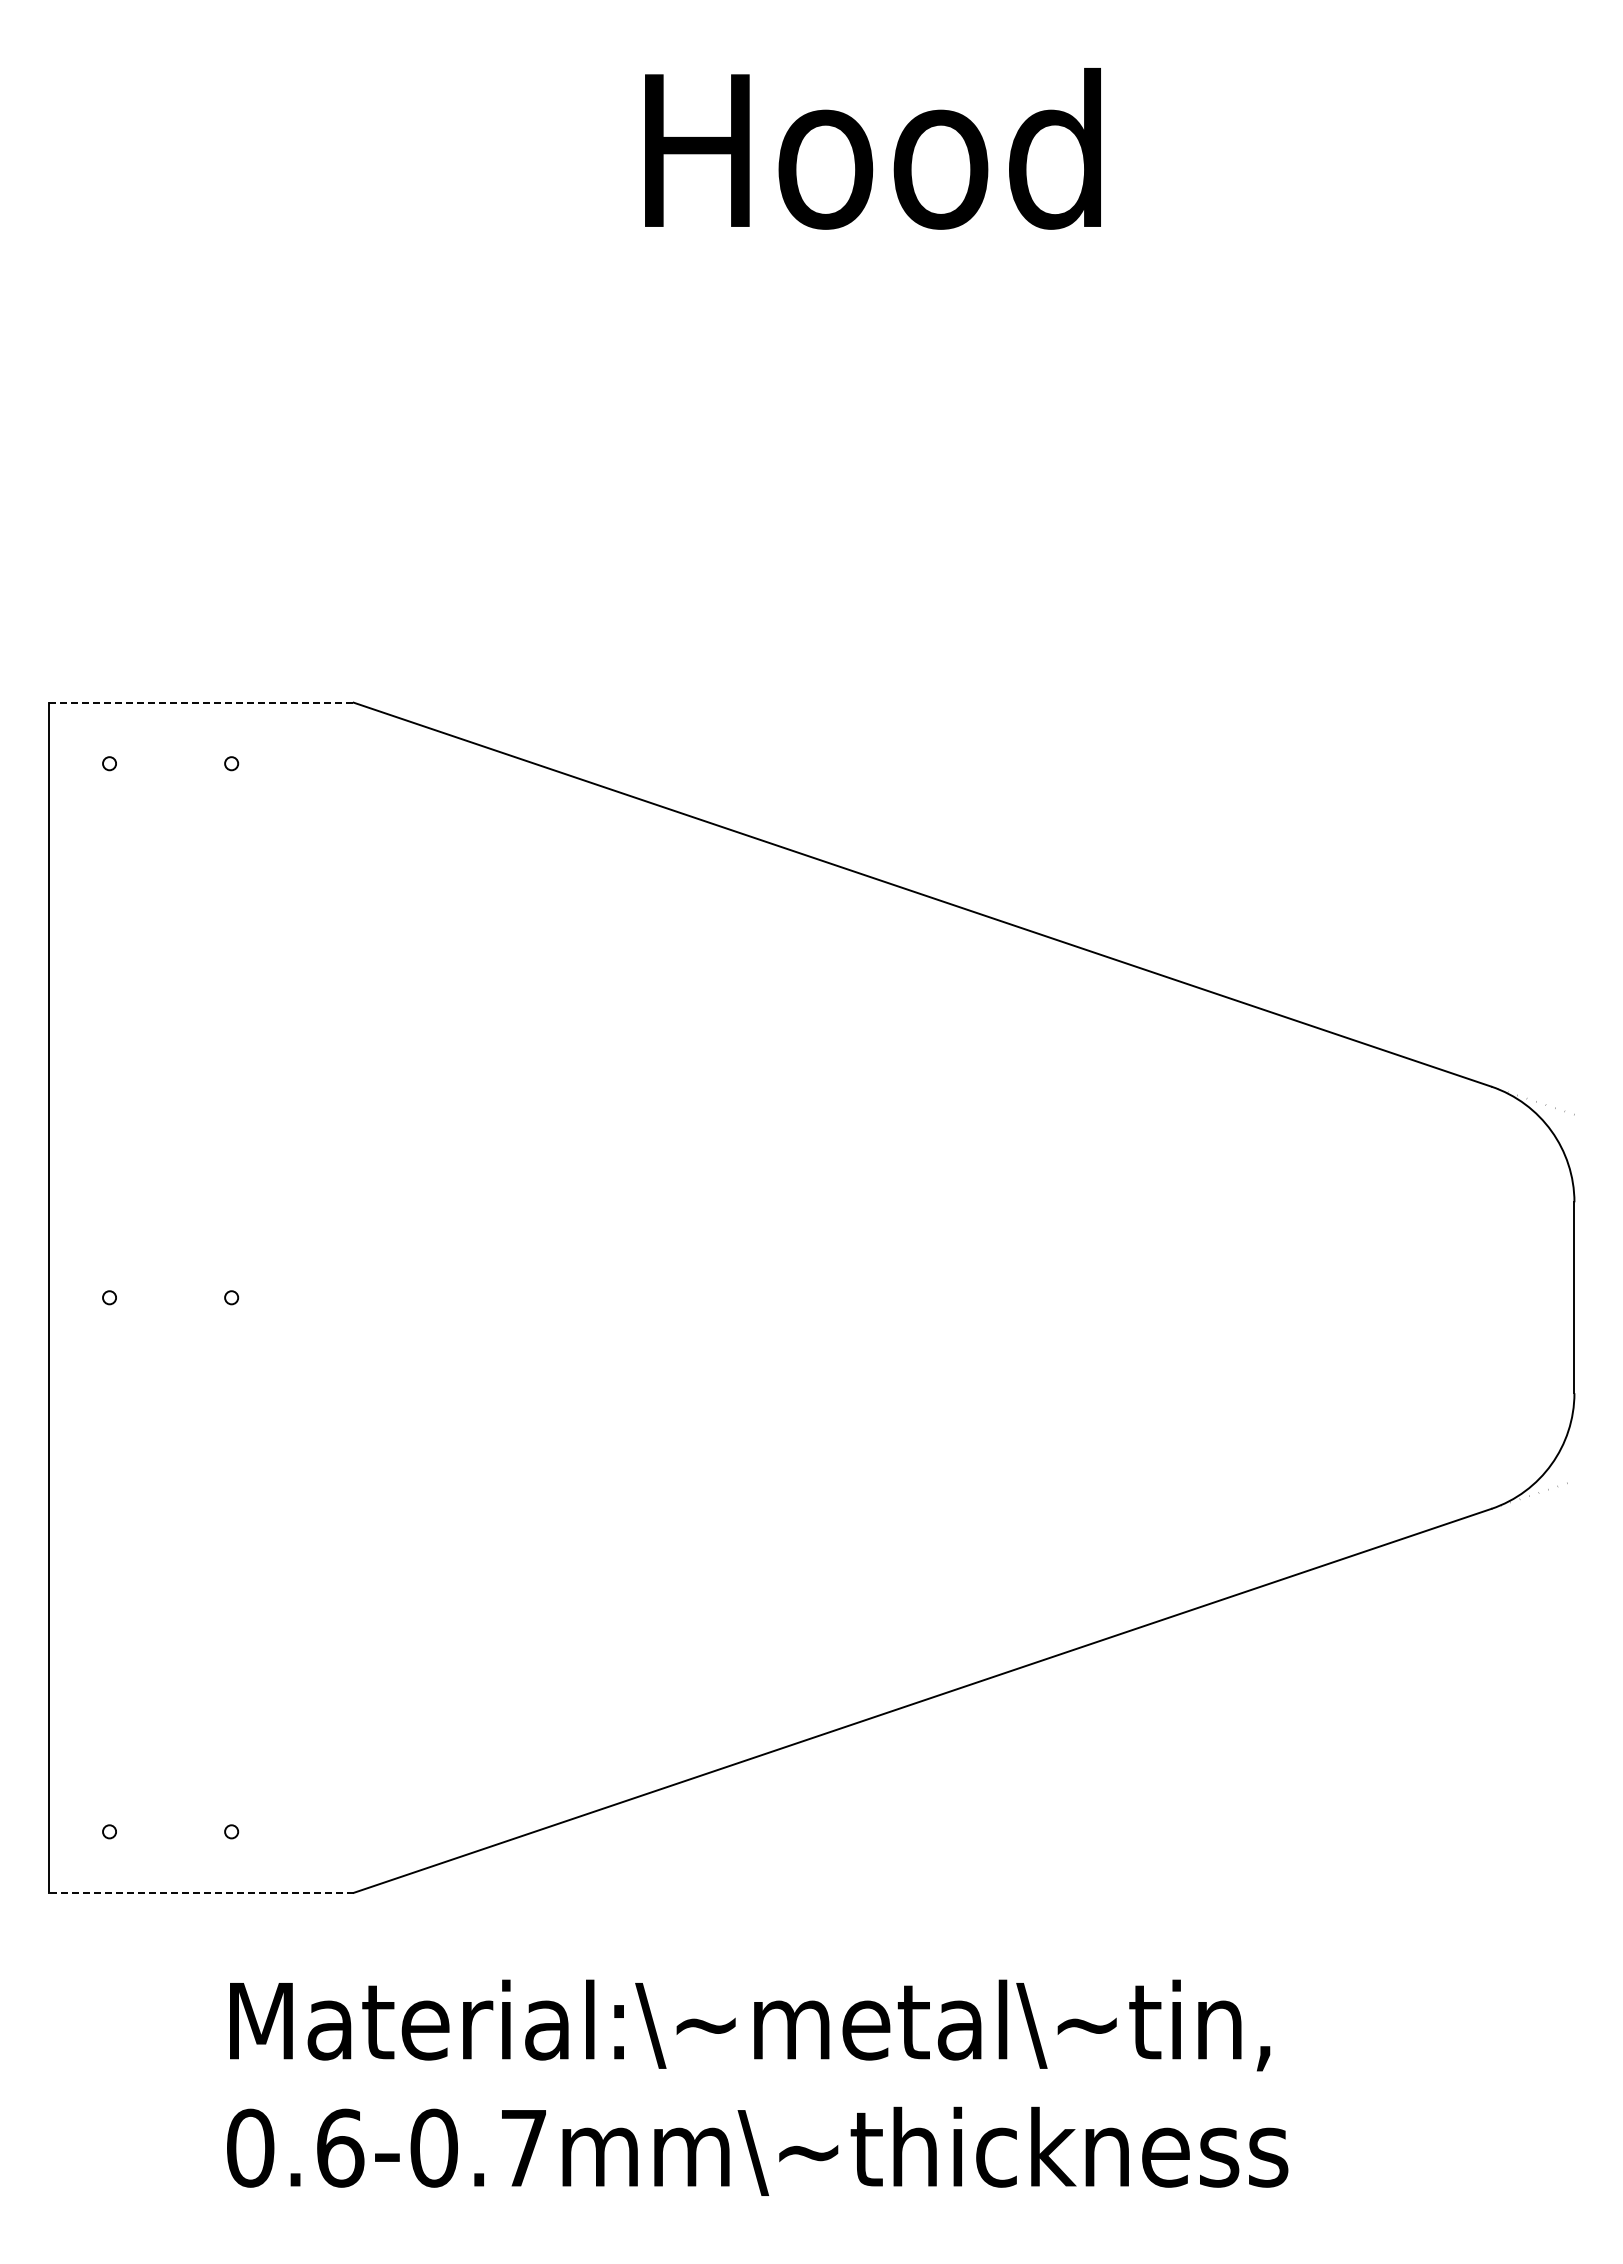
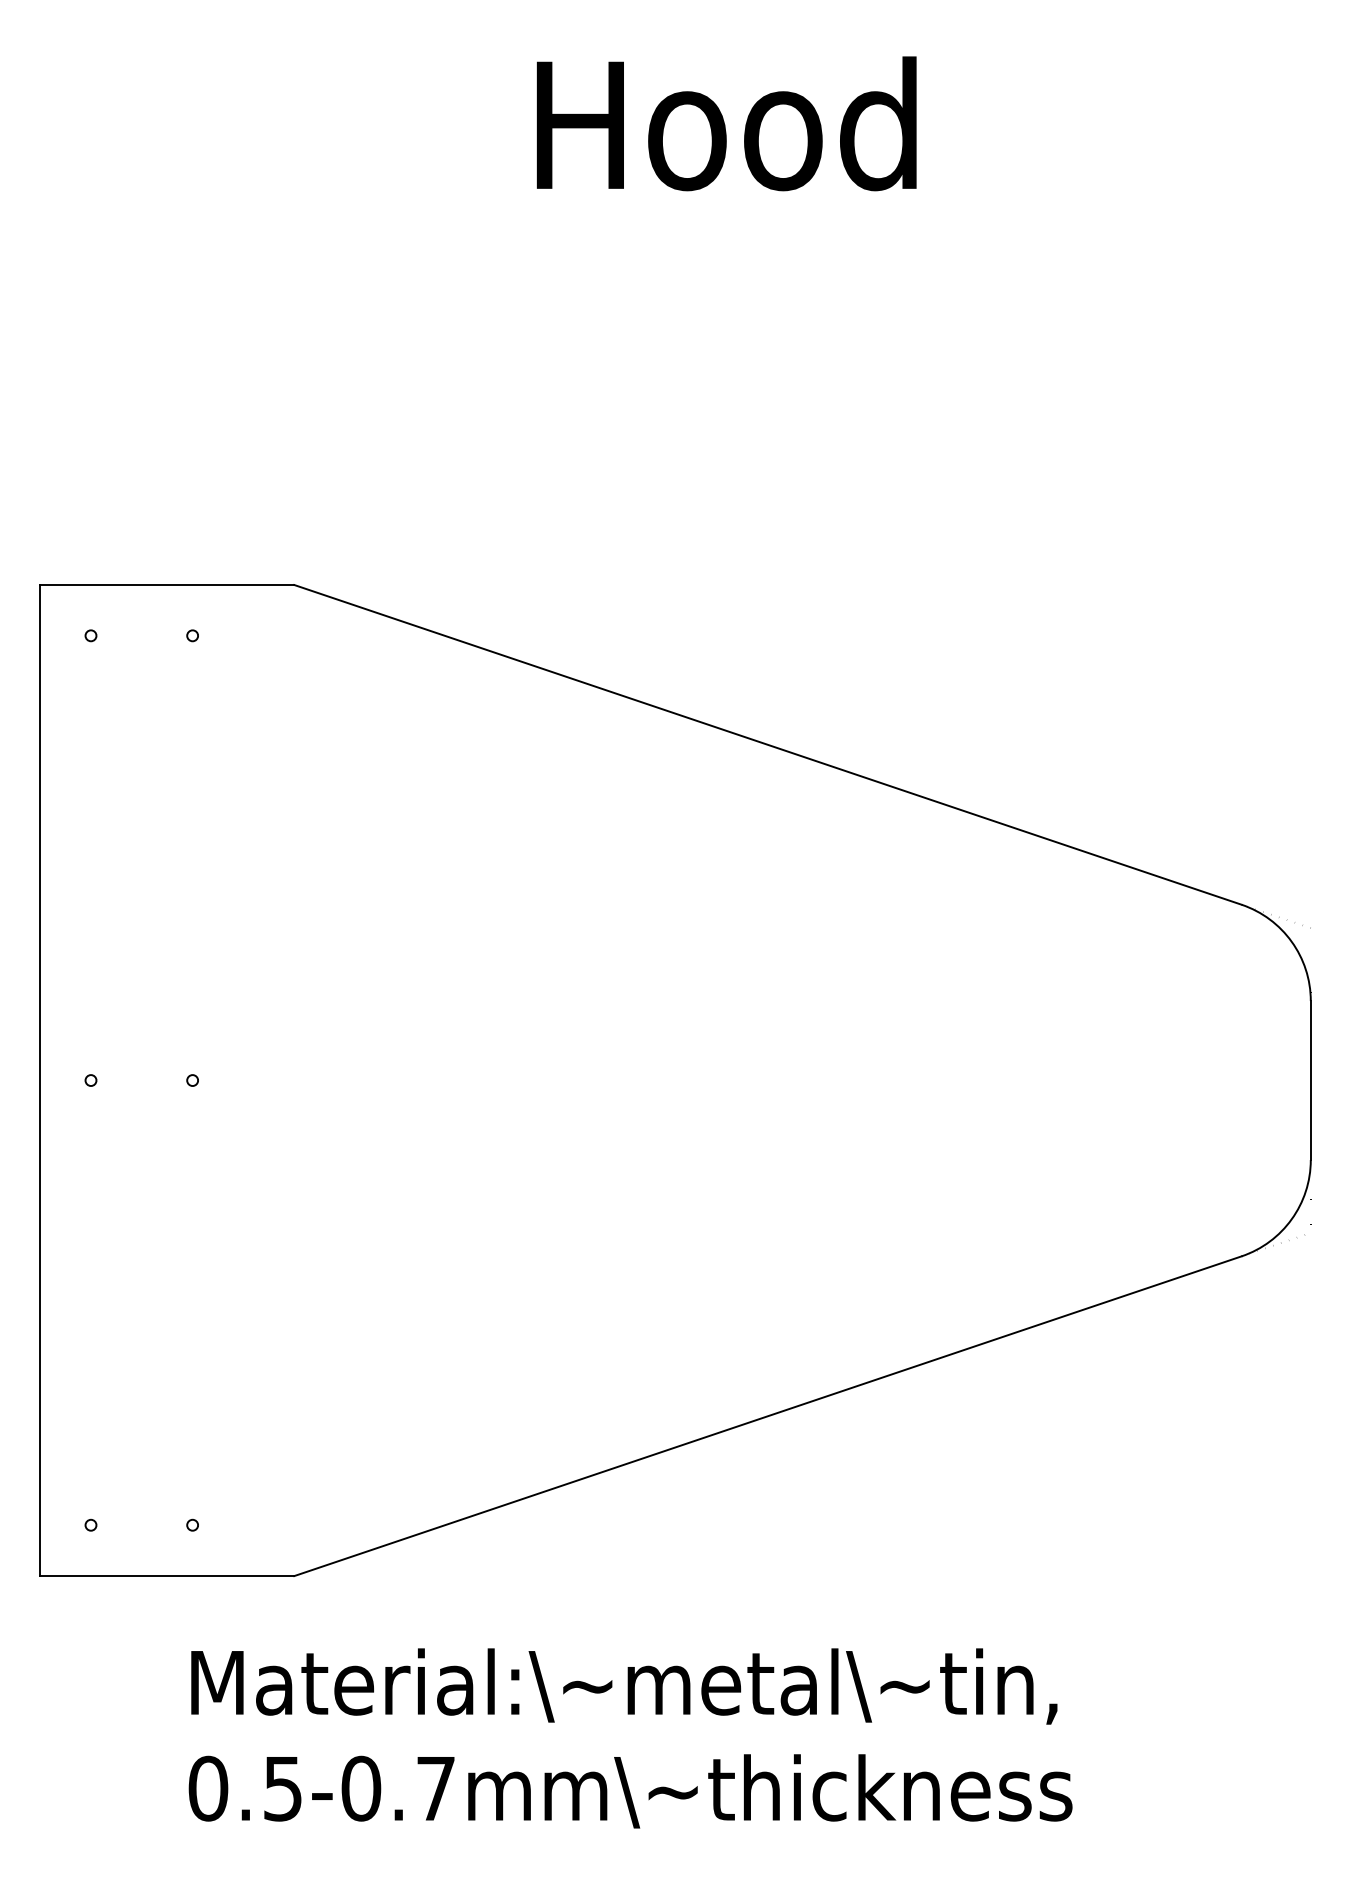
line: (201, 702) -> (167, 584), dashed -> solid
line: (201, 1892) -> (167, 1575), dashed -> solid
text: (340, 2147) -> (283, 1788), 0.6-0.7mm -> 0.5-0.7mm

